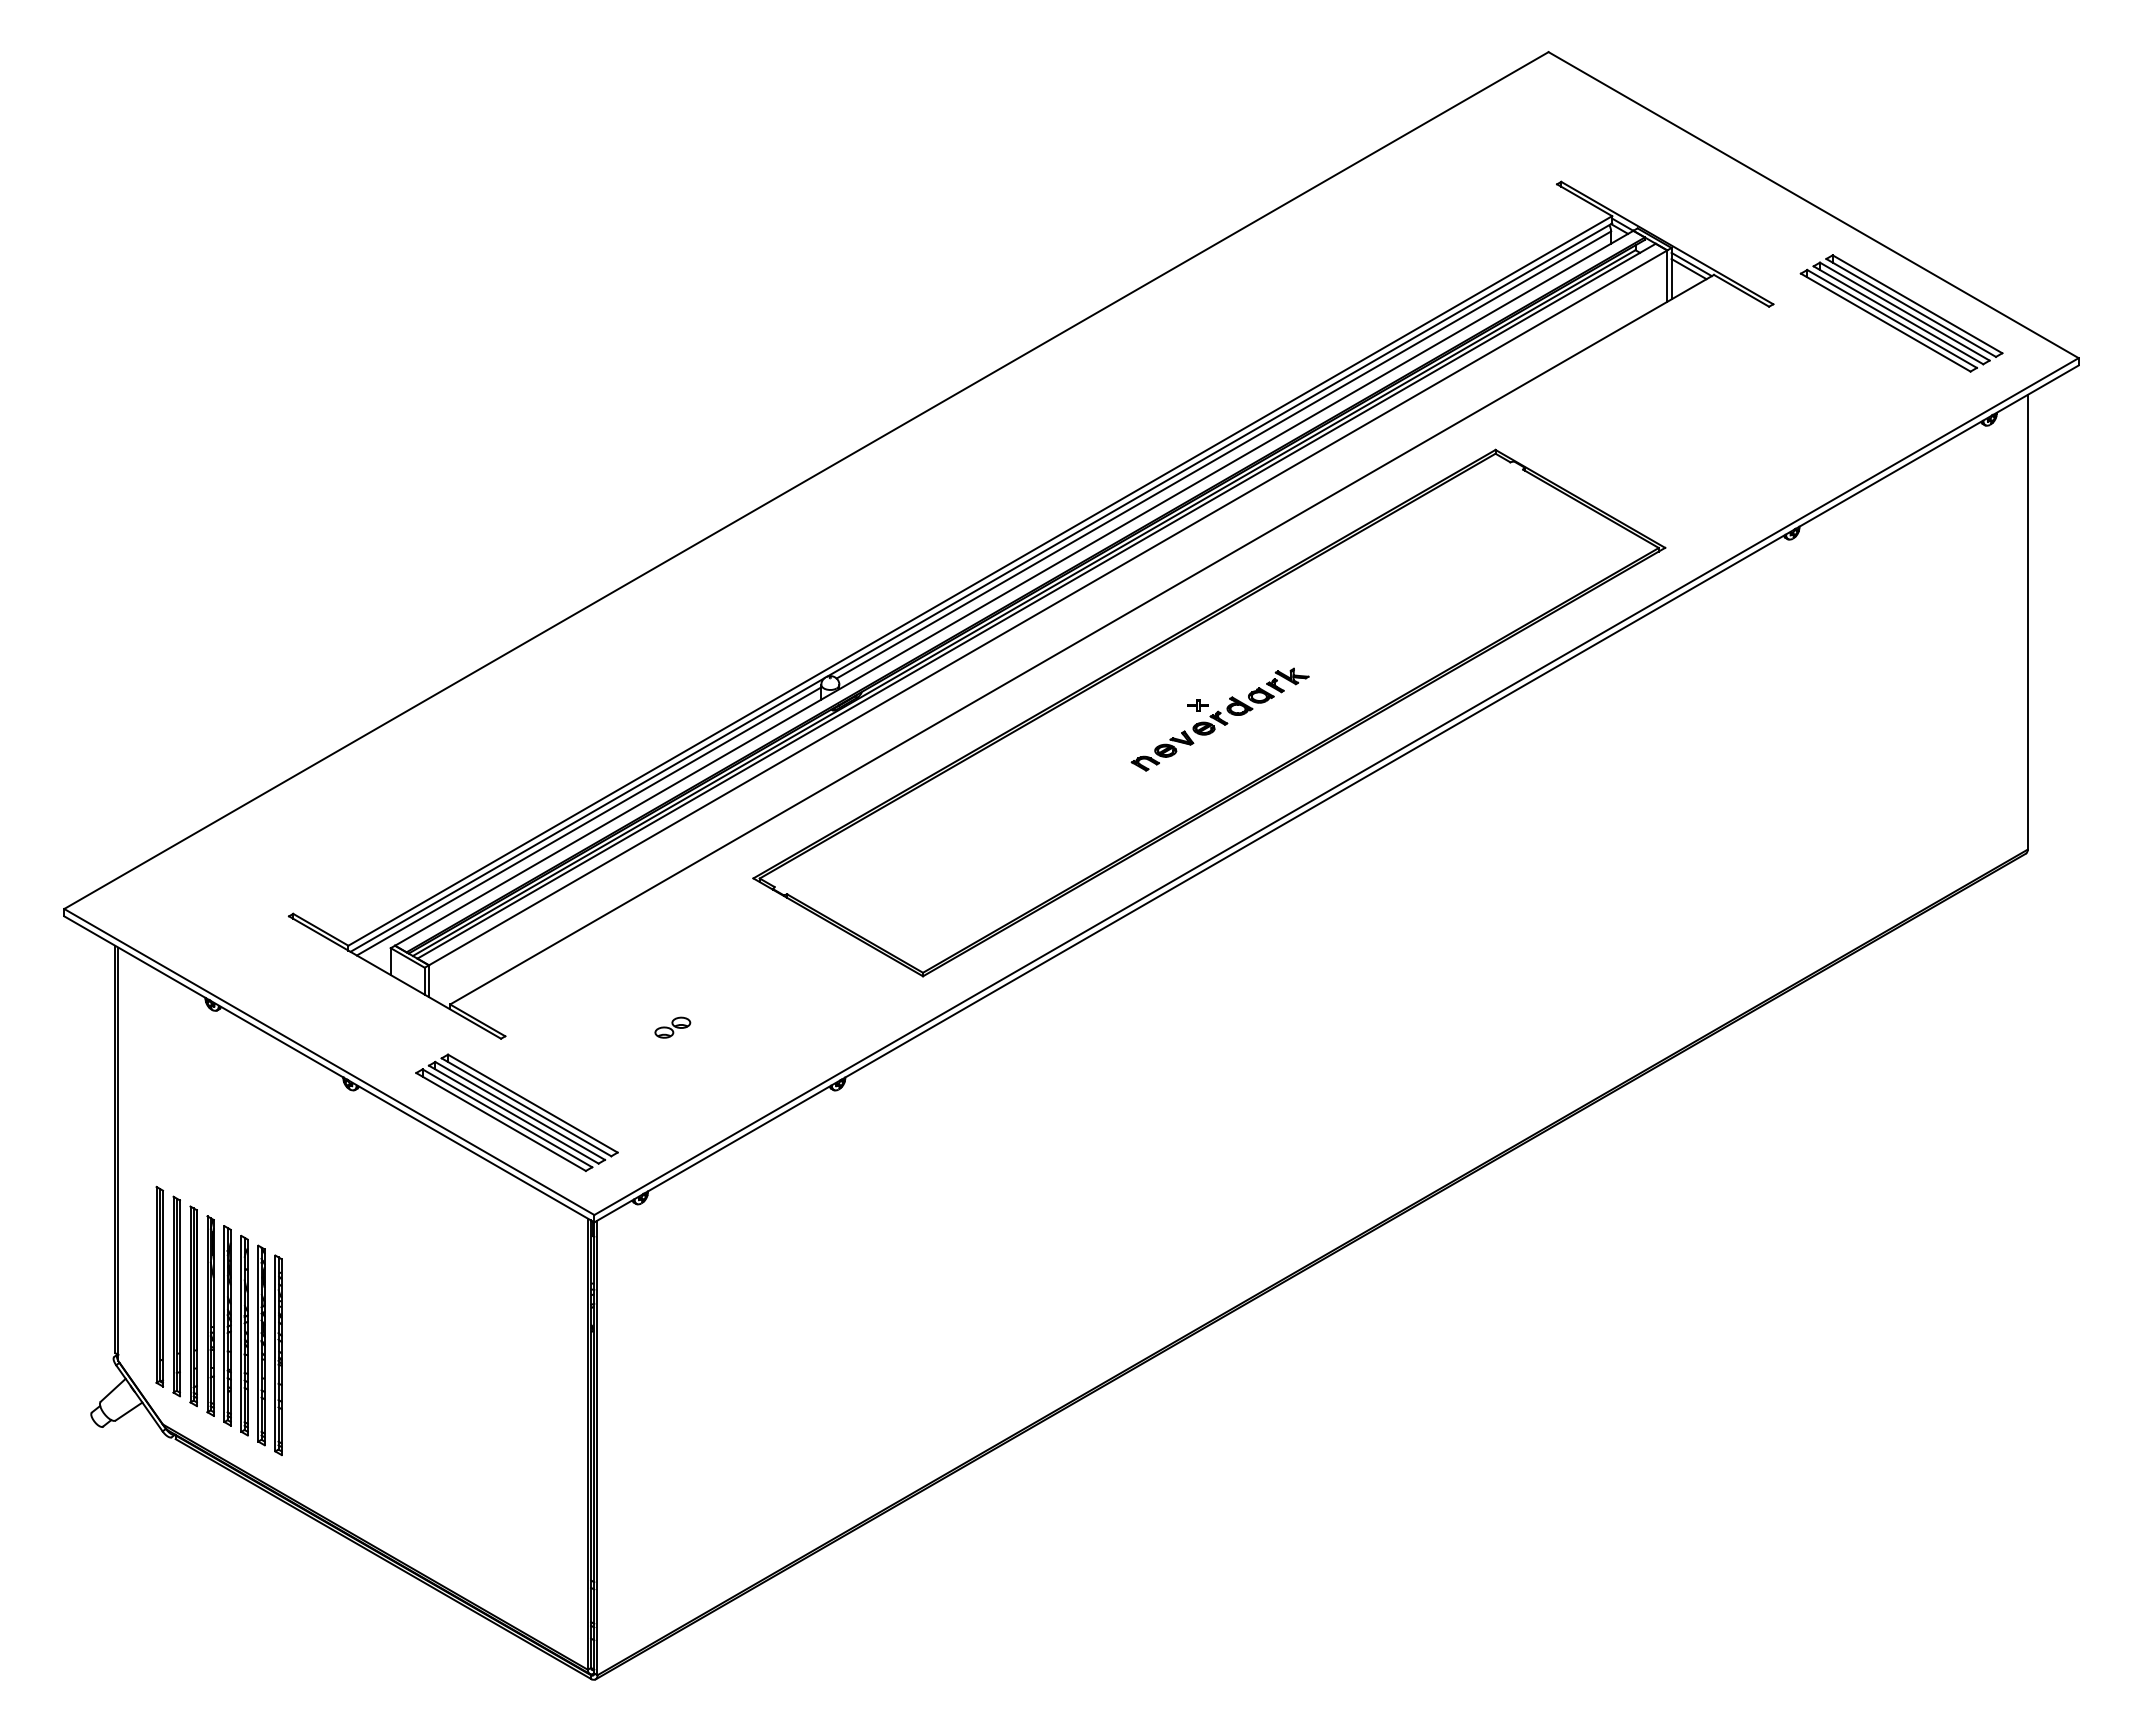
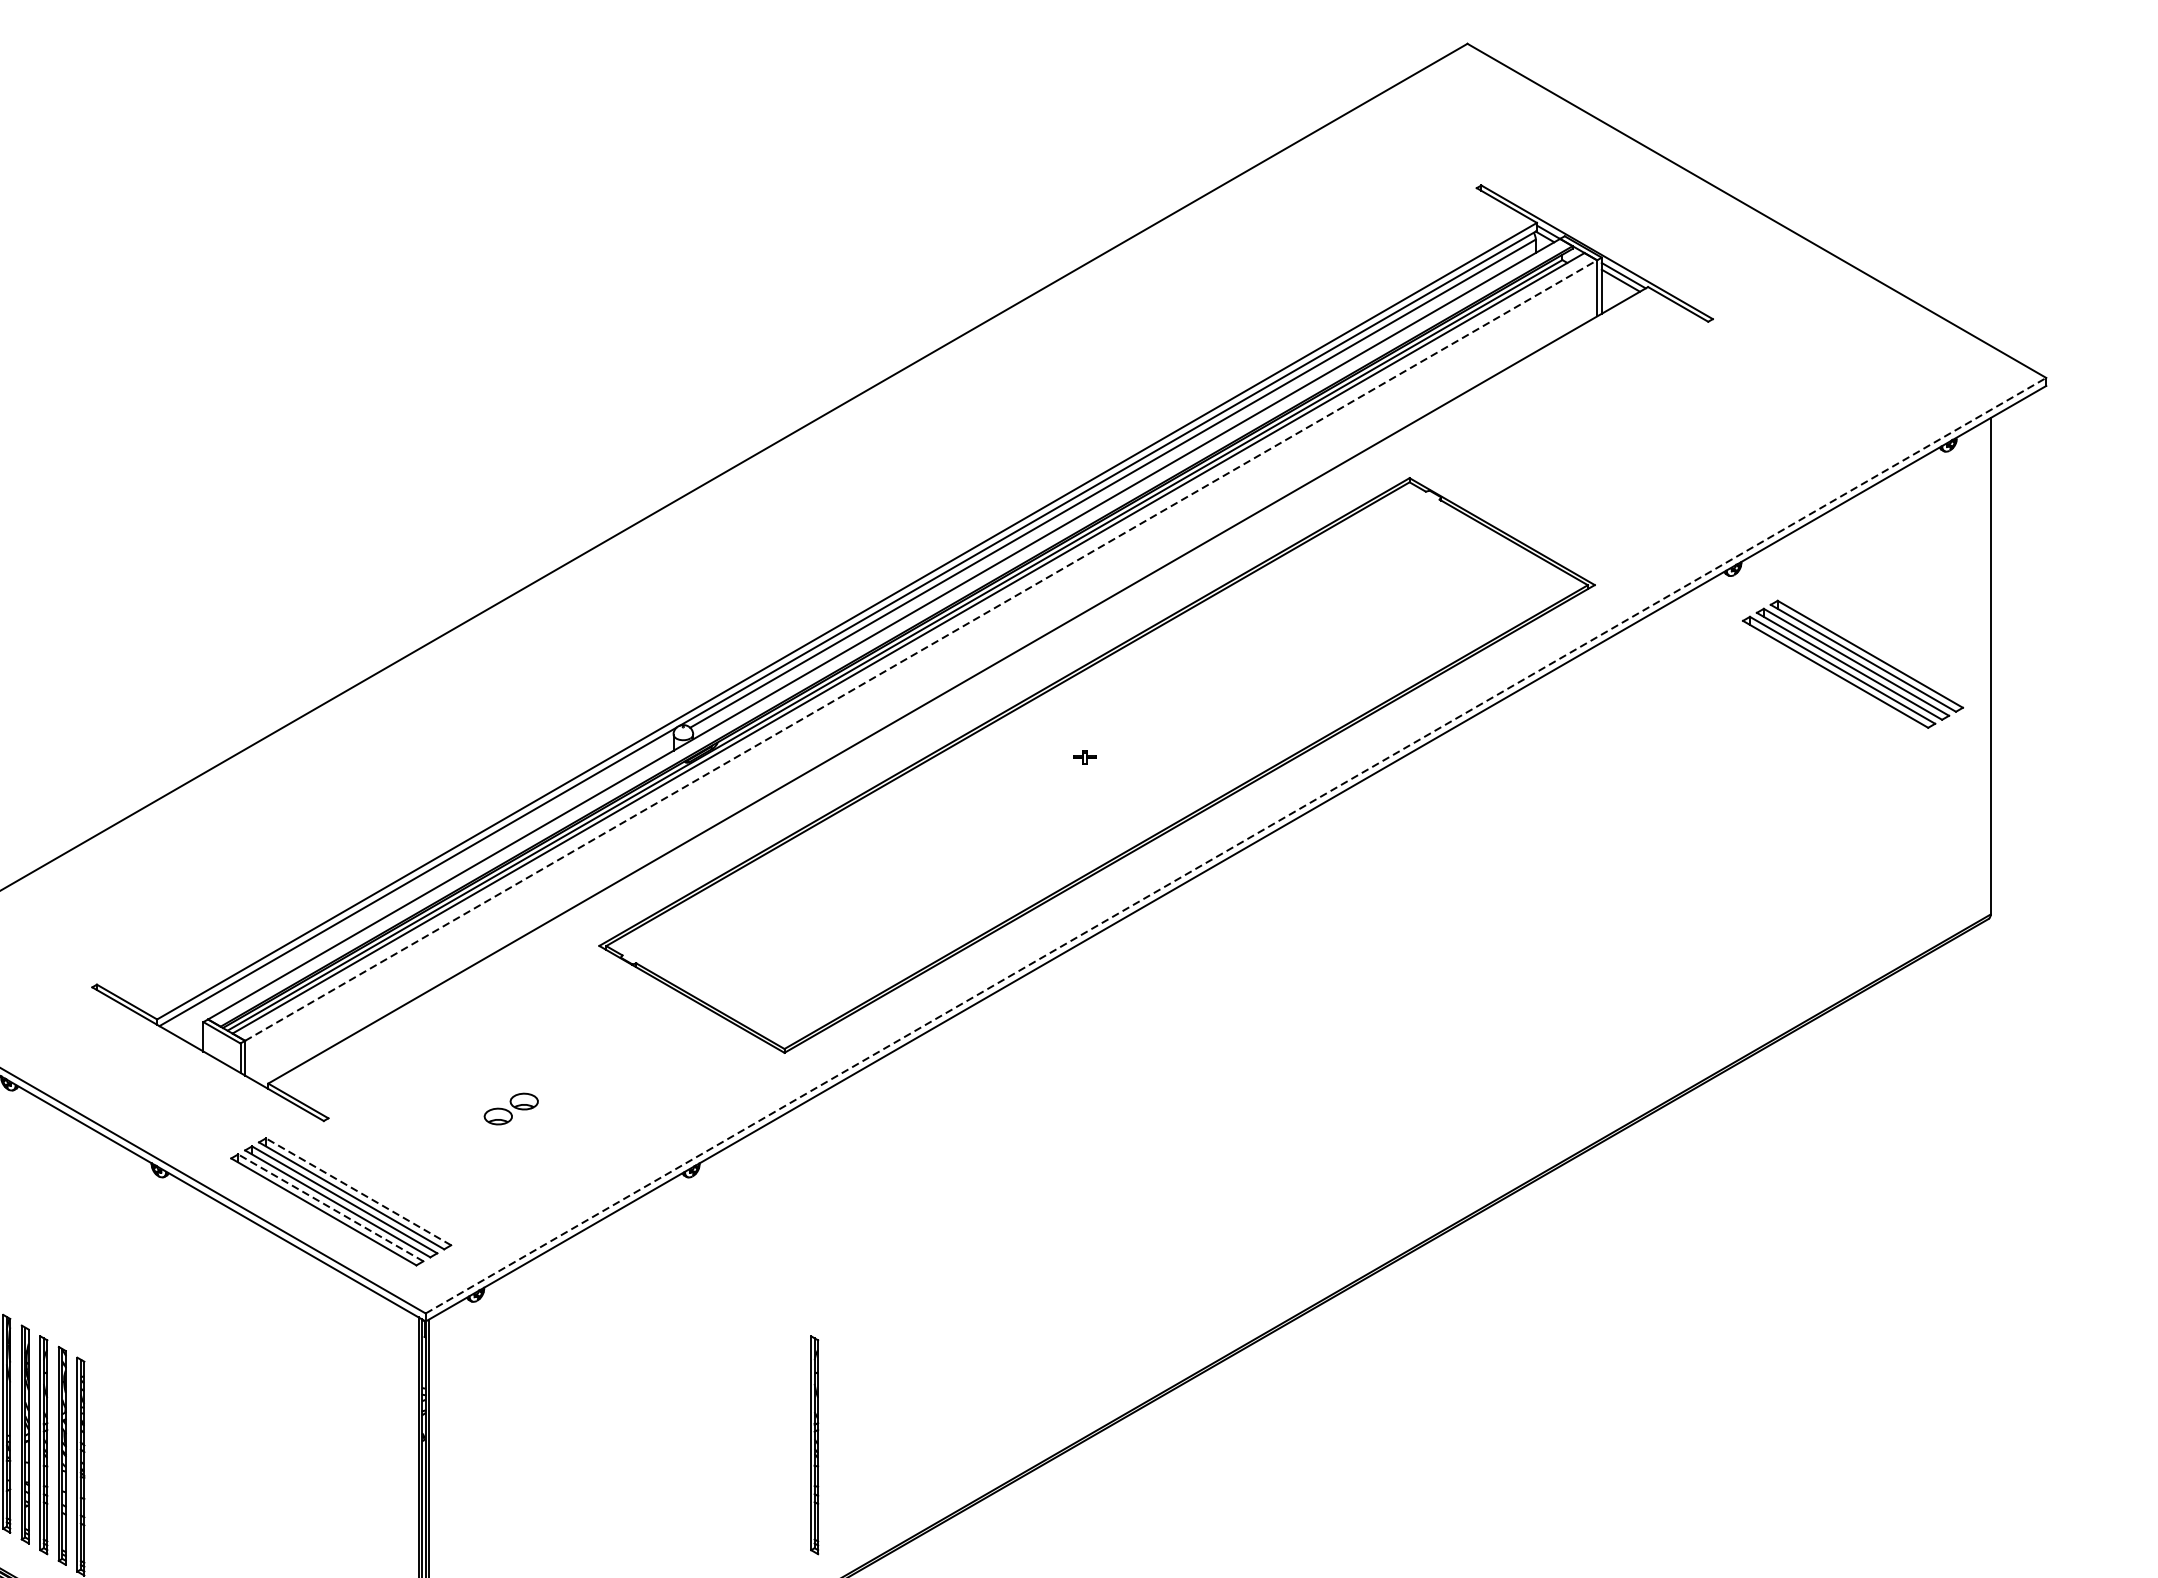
part: (1901, 313) -> (1852, 664), moved
line: (1048, 607) -> (921, 650), solid -> dashed
part: (1219, 719) -> (1108, 772), removed
line: (1336, 786) -> (1235, 845), solid -> dashed
line: (588, 821) -> (419, 883), removed
part: (672, 1027) -> (511, 1108), size x1.4
line: (532, 1103) -> (358, 1191), solid -> dashed
line: (507, 1118) -> (330, 1208), solid -> dashed
part: (950, 1335) -> (814, 1445), added

